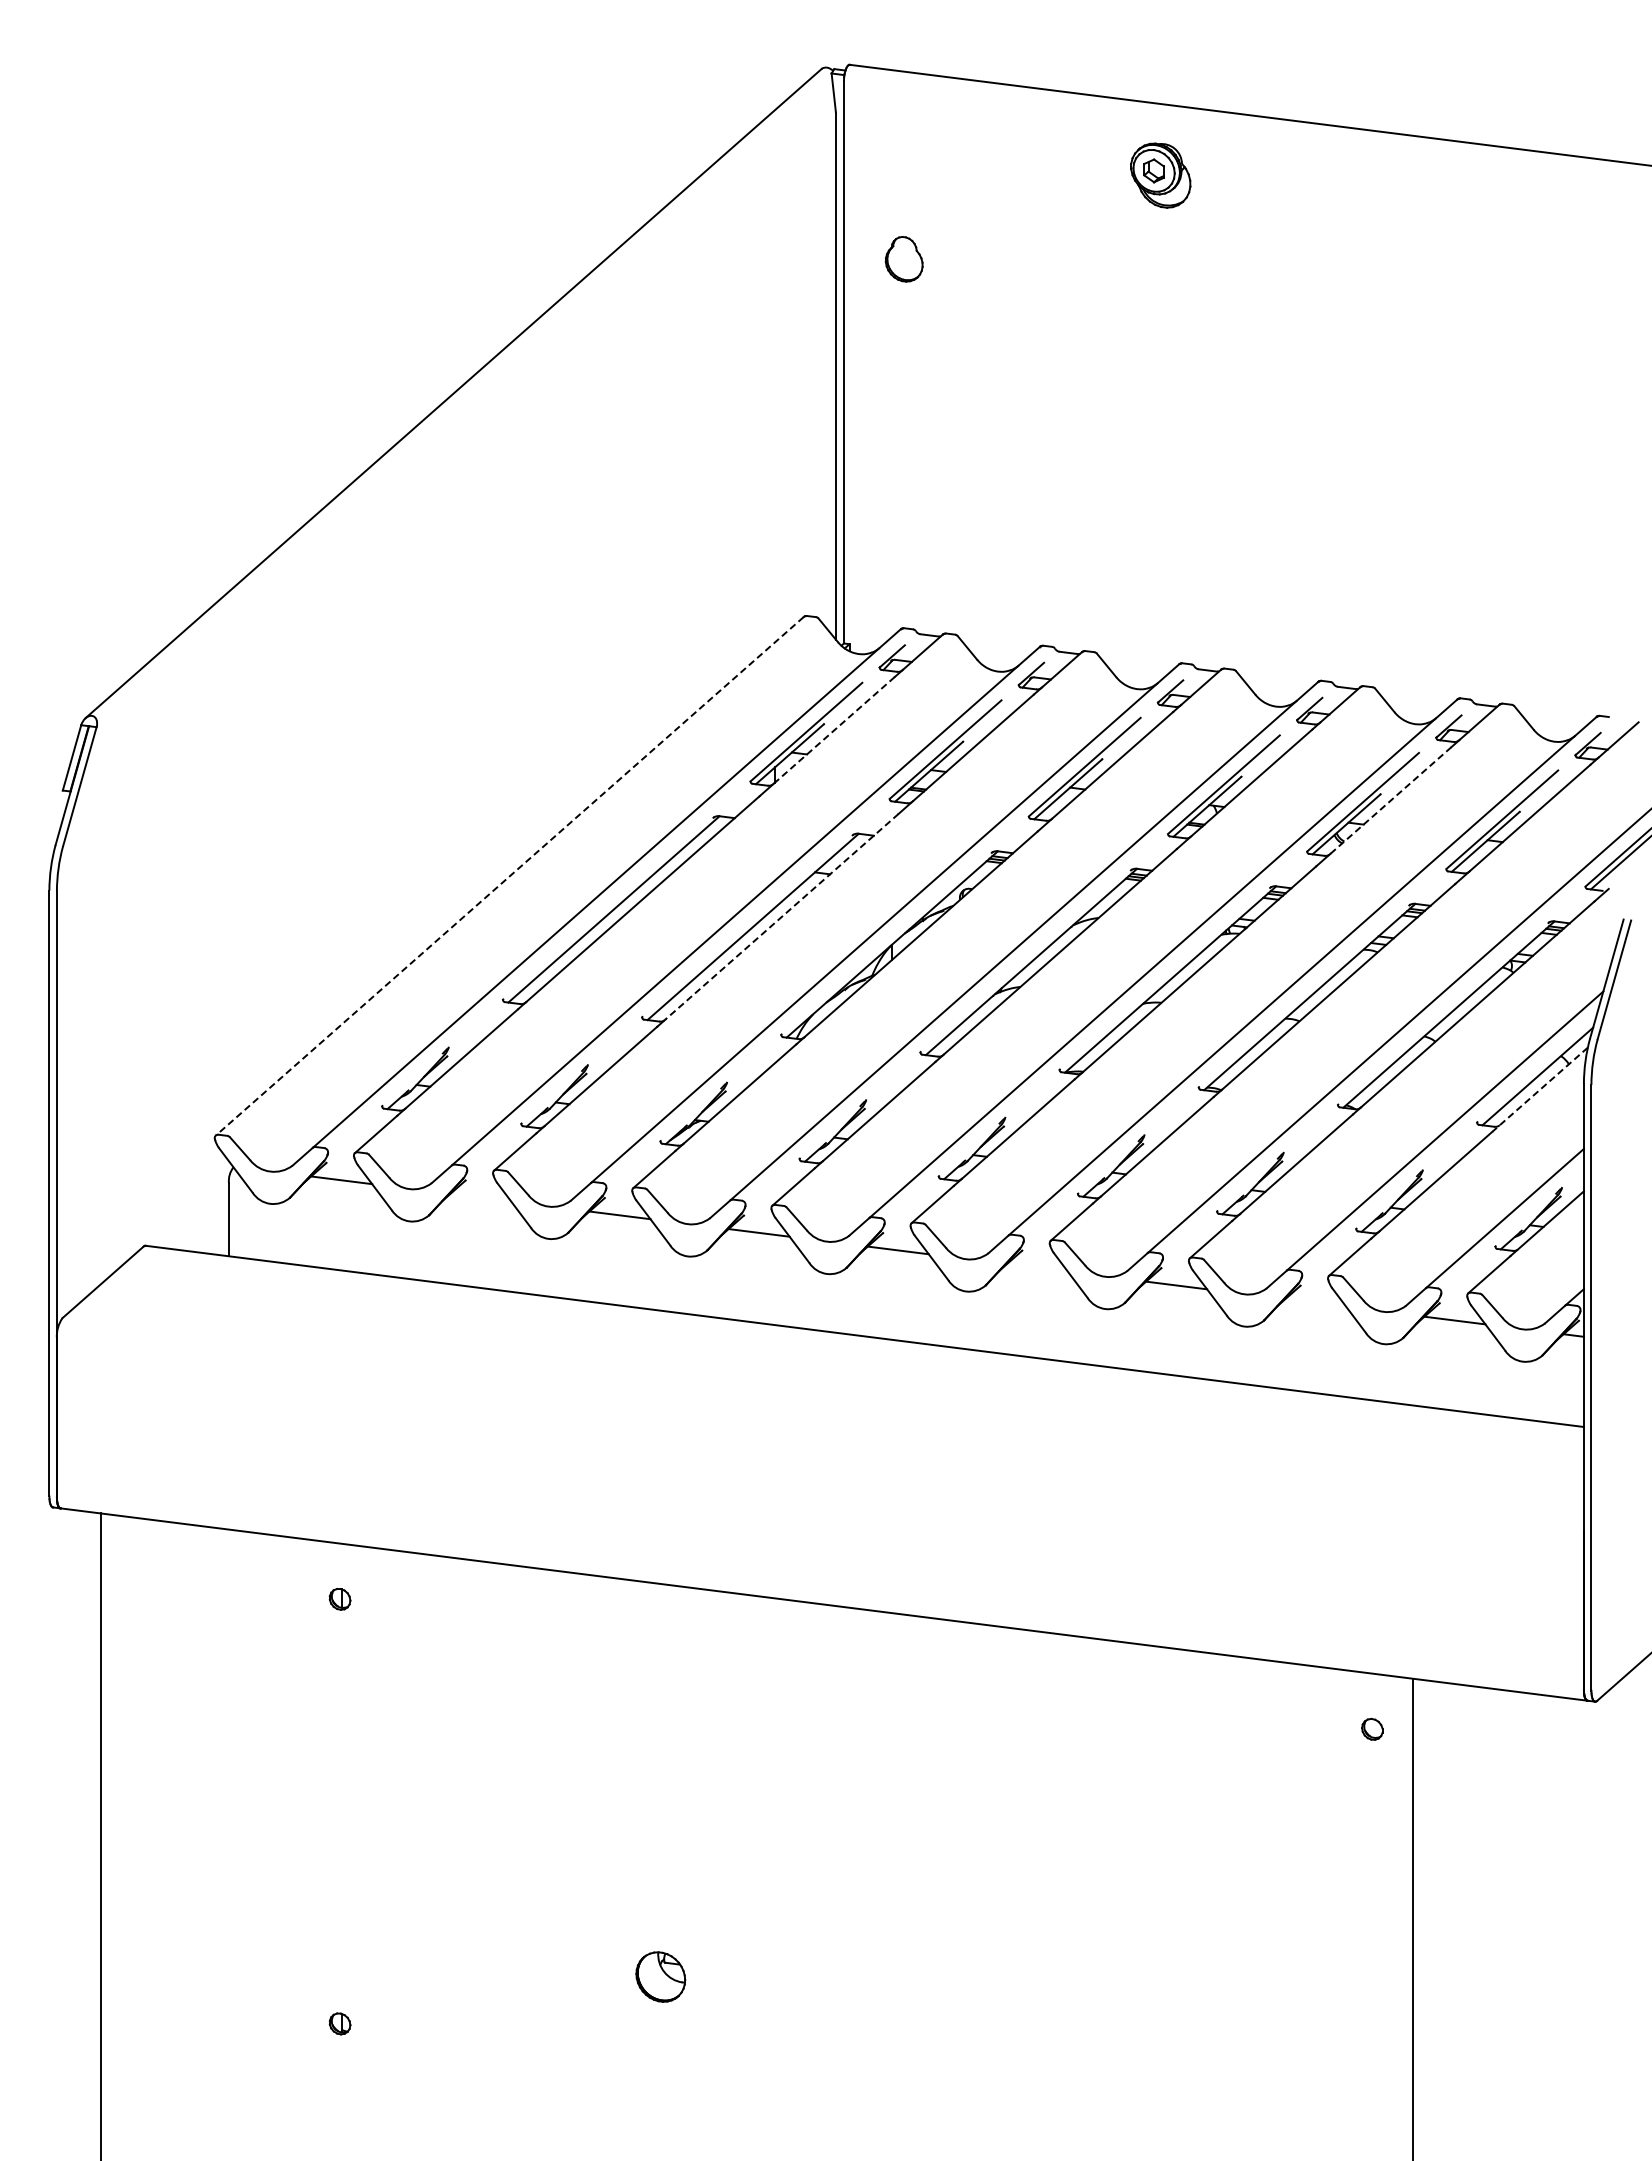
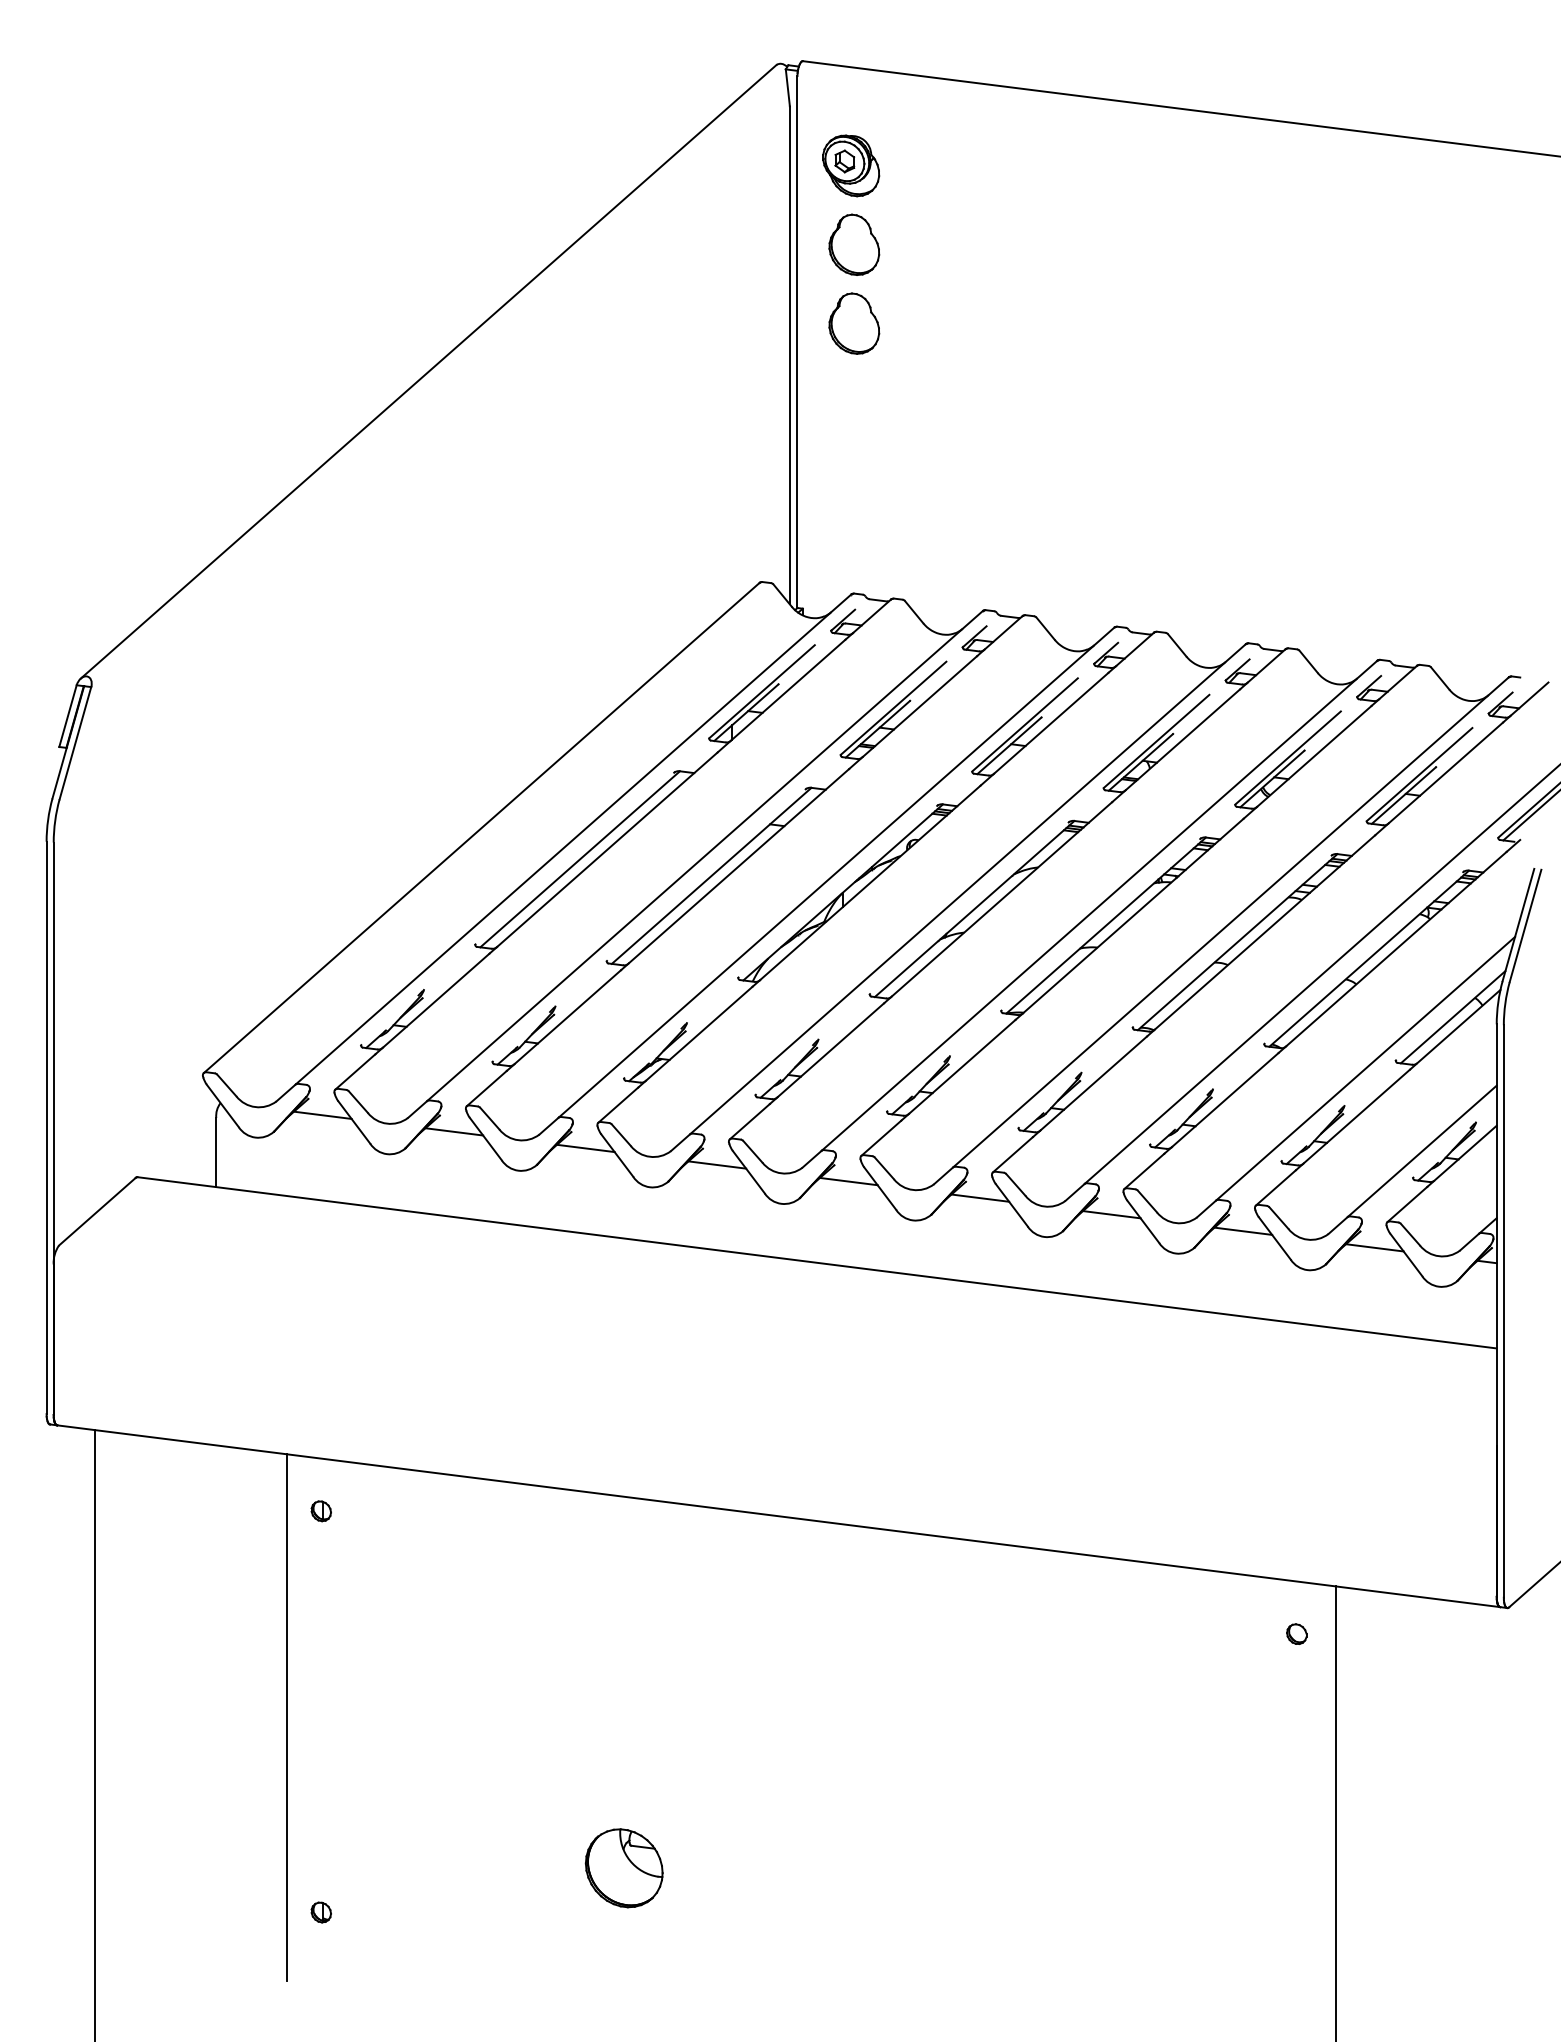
part: (1160, 175) -> (850, 165), moved
part: (904, 259) -> (854, 245), size x1.43
part: (903, 342) -> (853, 323), added
line: (834, 730) -> (788, 690), dashed -> solid
line: (1390, 800) -> (1313, 756), dashed -> solid
line: (509, 876) -> (481, 828), dashed -> solid
line: (782, 916) -> (739, 866), dashed -> solid
line: (1540, 1089) -> (1455, 1029), dashed -> solid
line: (480, 1197) -> (454, 1131), added
line: (1036, 1267) -> (979, 1197), added
line: (1315, 1302) -> (1243, 1230), added
line: (304, 1817) -> (287, 1717), added
part: (660, 1976) -> (624, 1867), size x1.67

